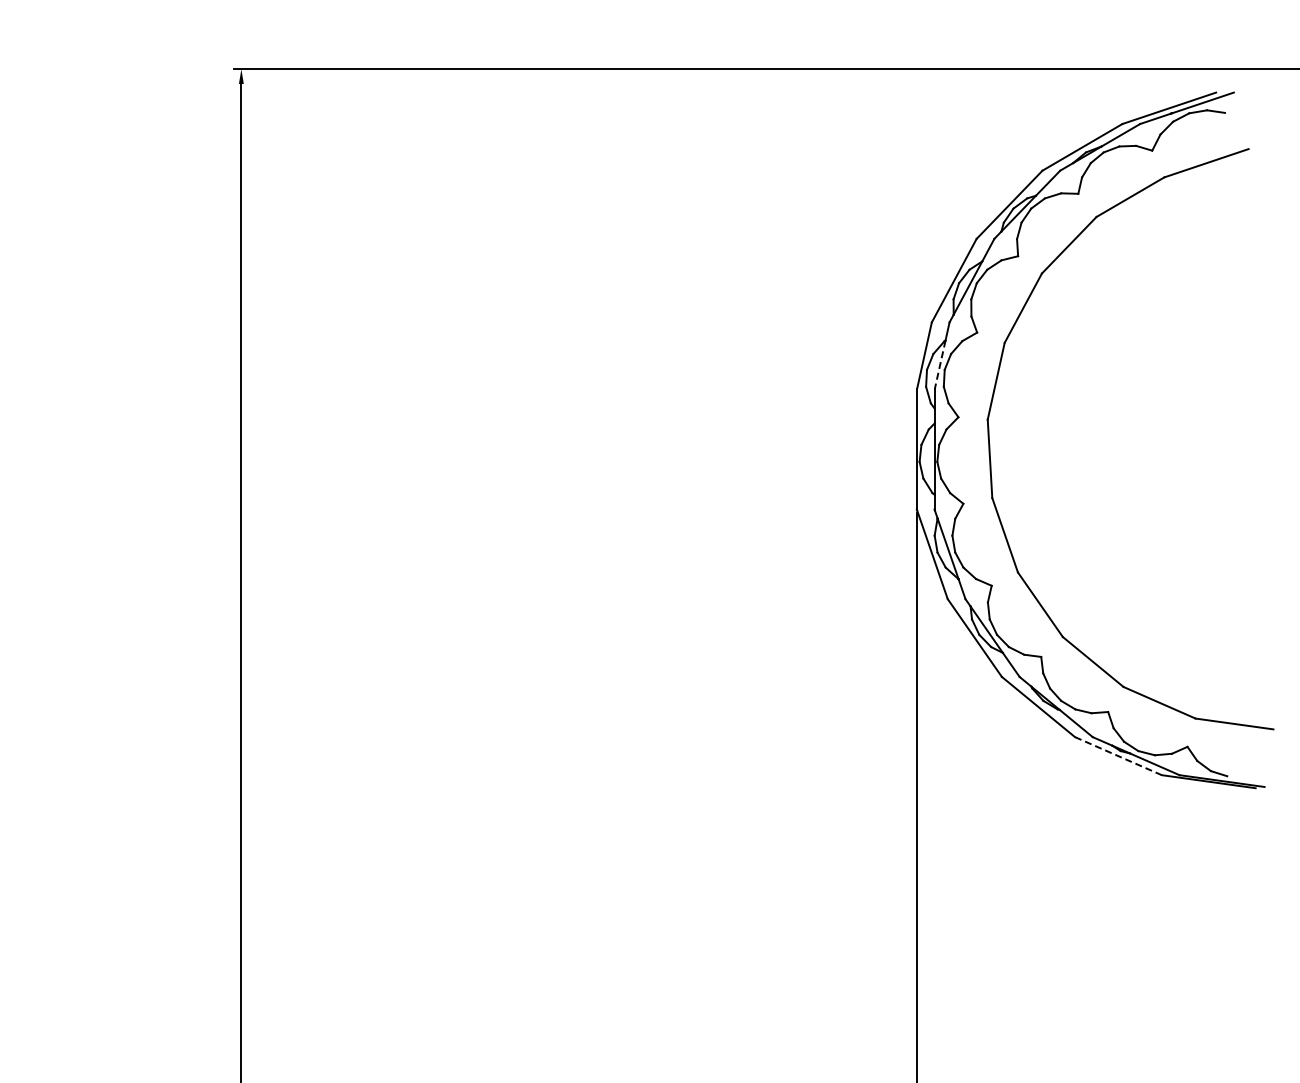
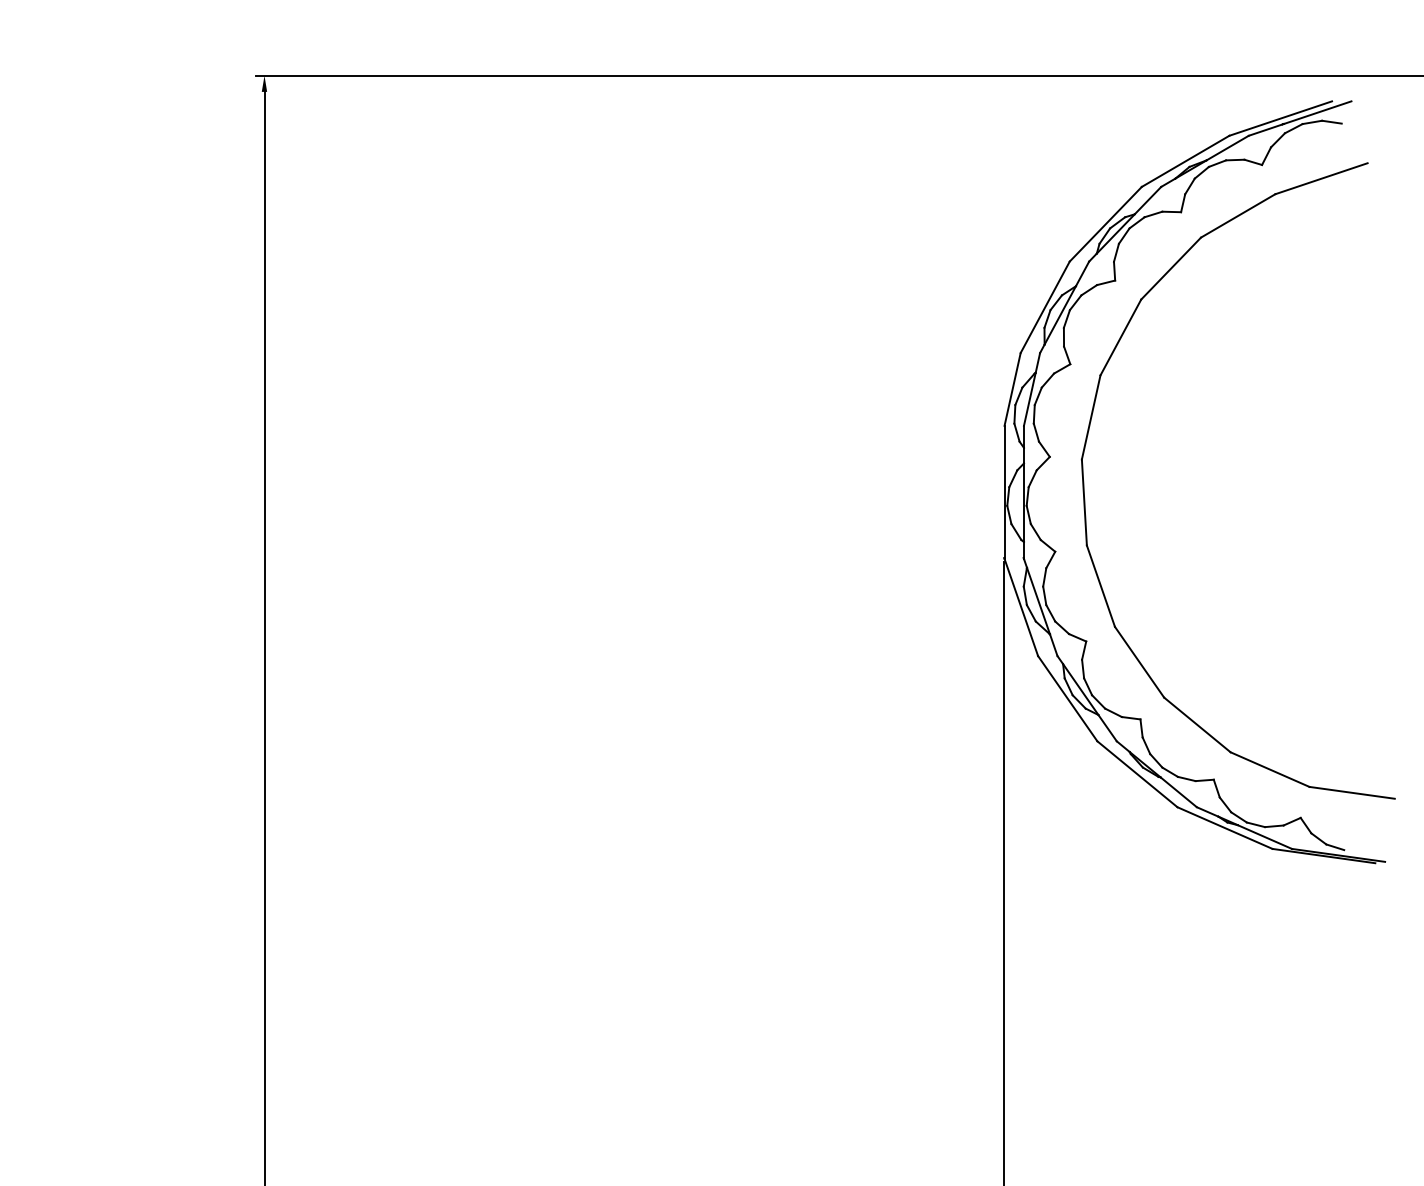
line: (940, 364) -> (1030, 399), dashed -> solid
line: (1118, 756) -> (1225, 828), dashed -> solid

